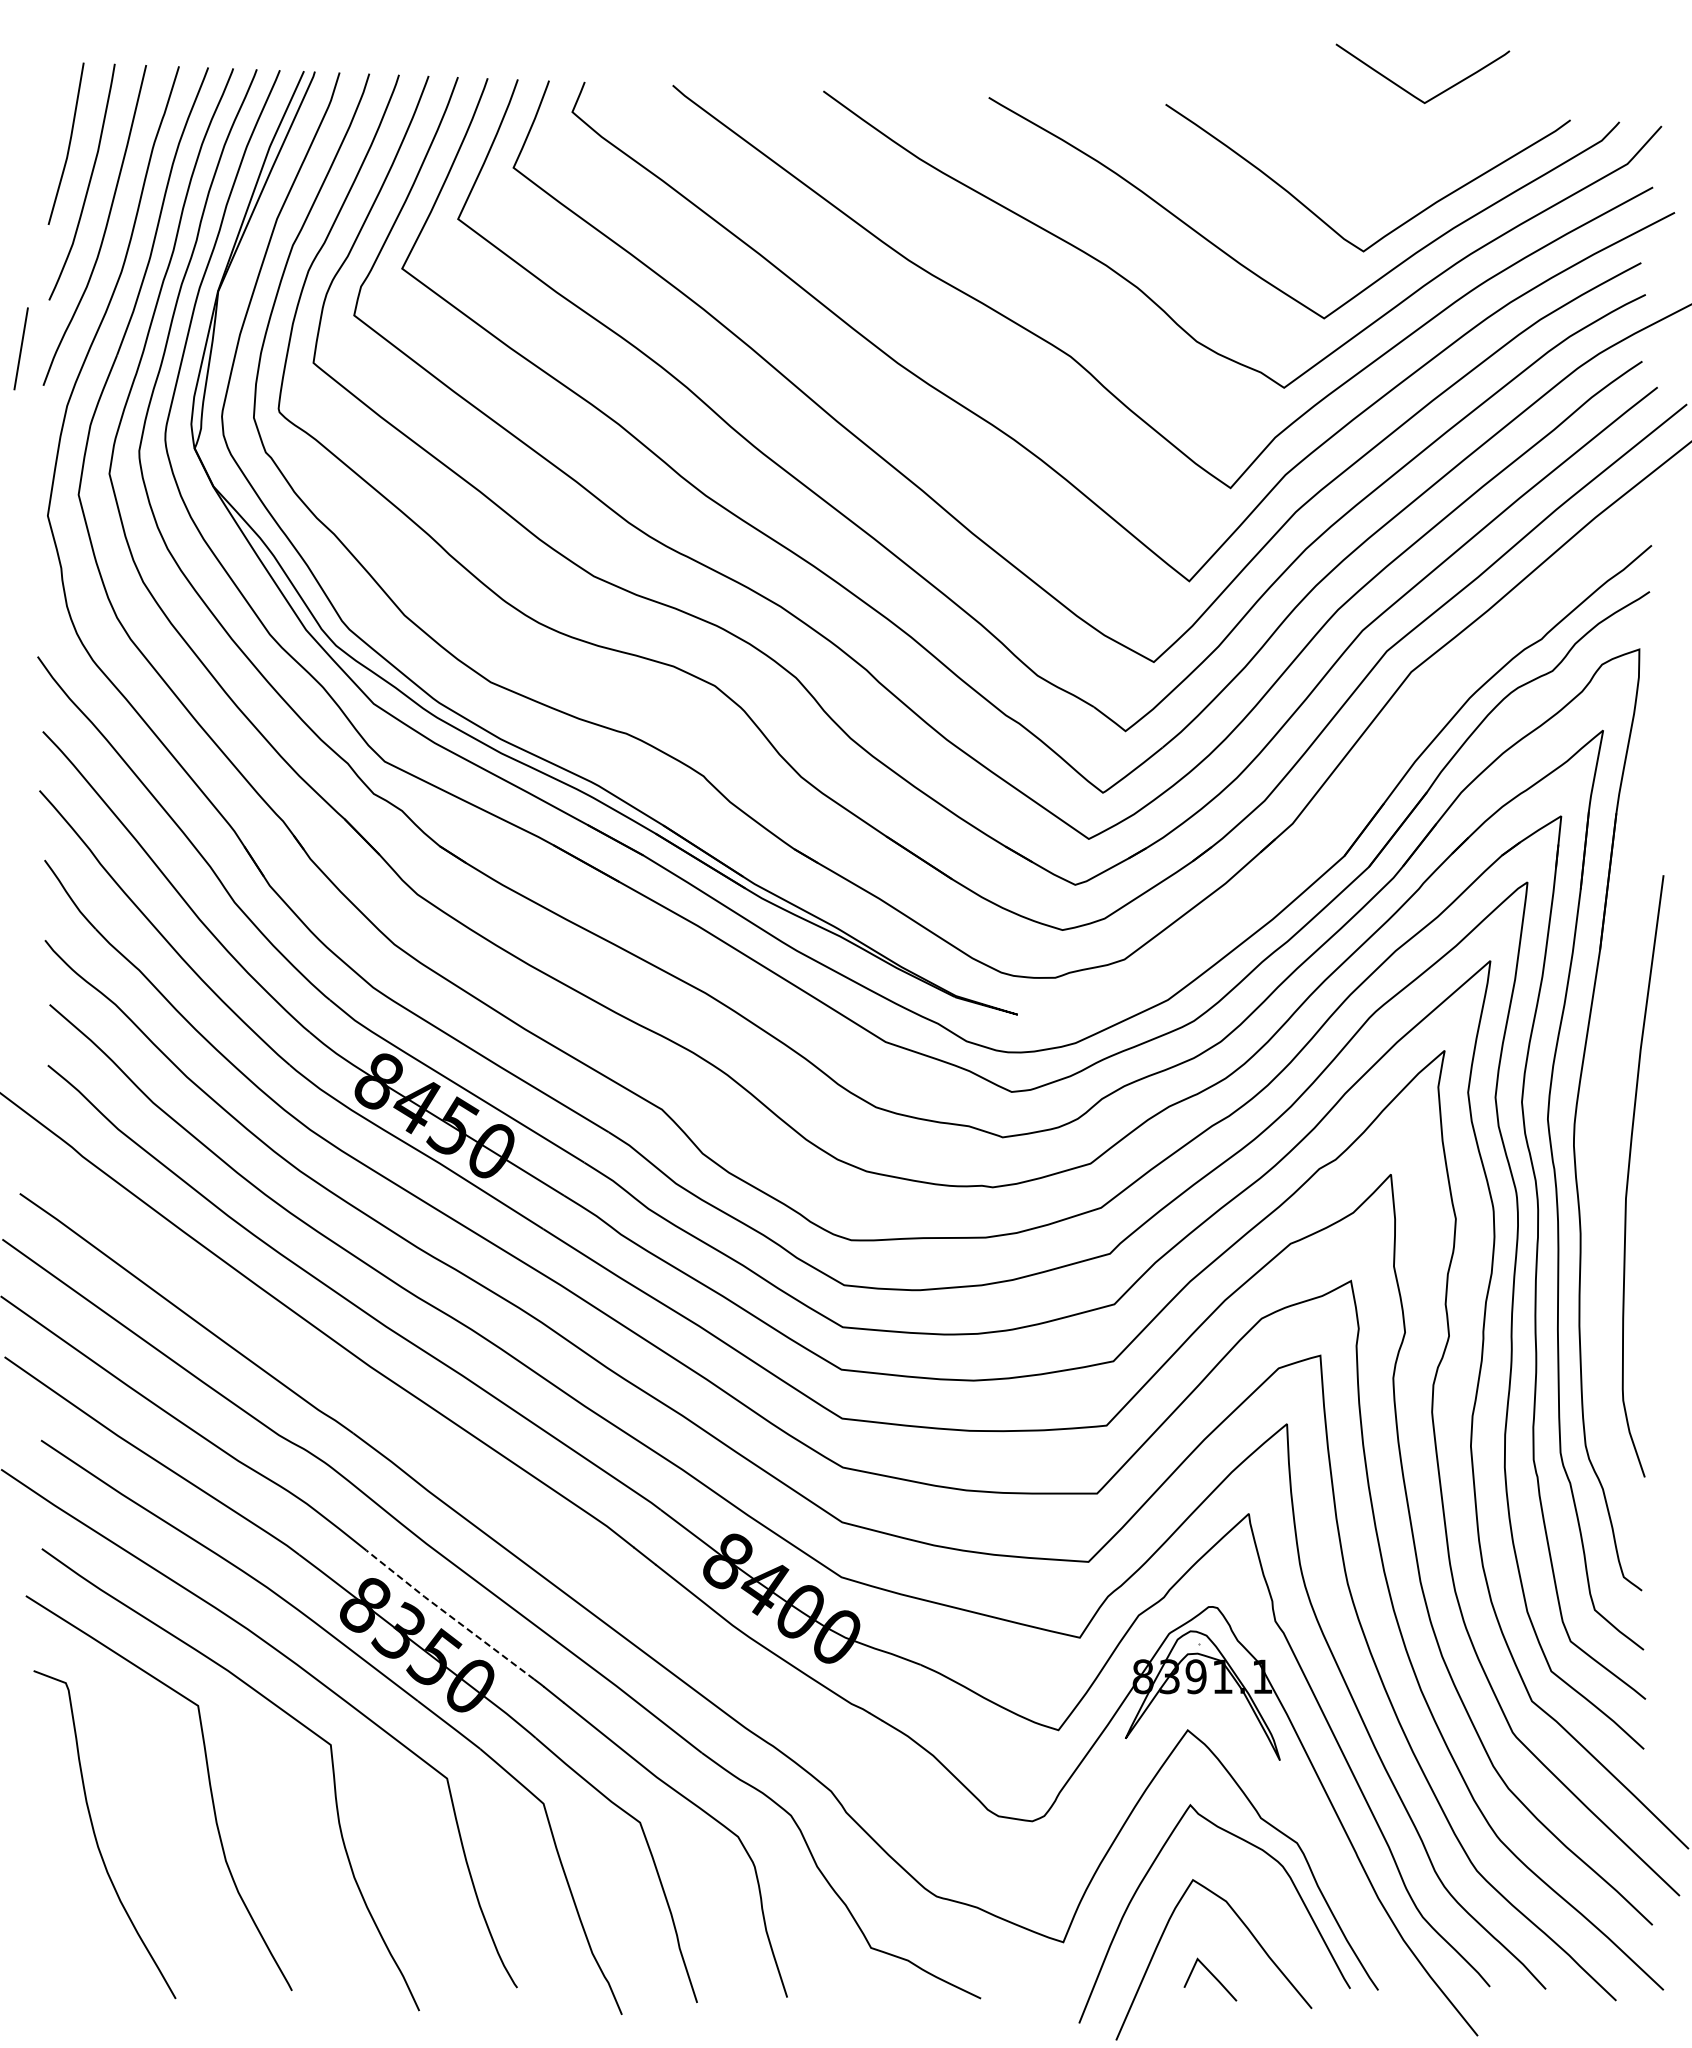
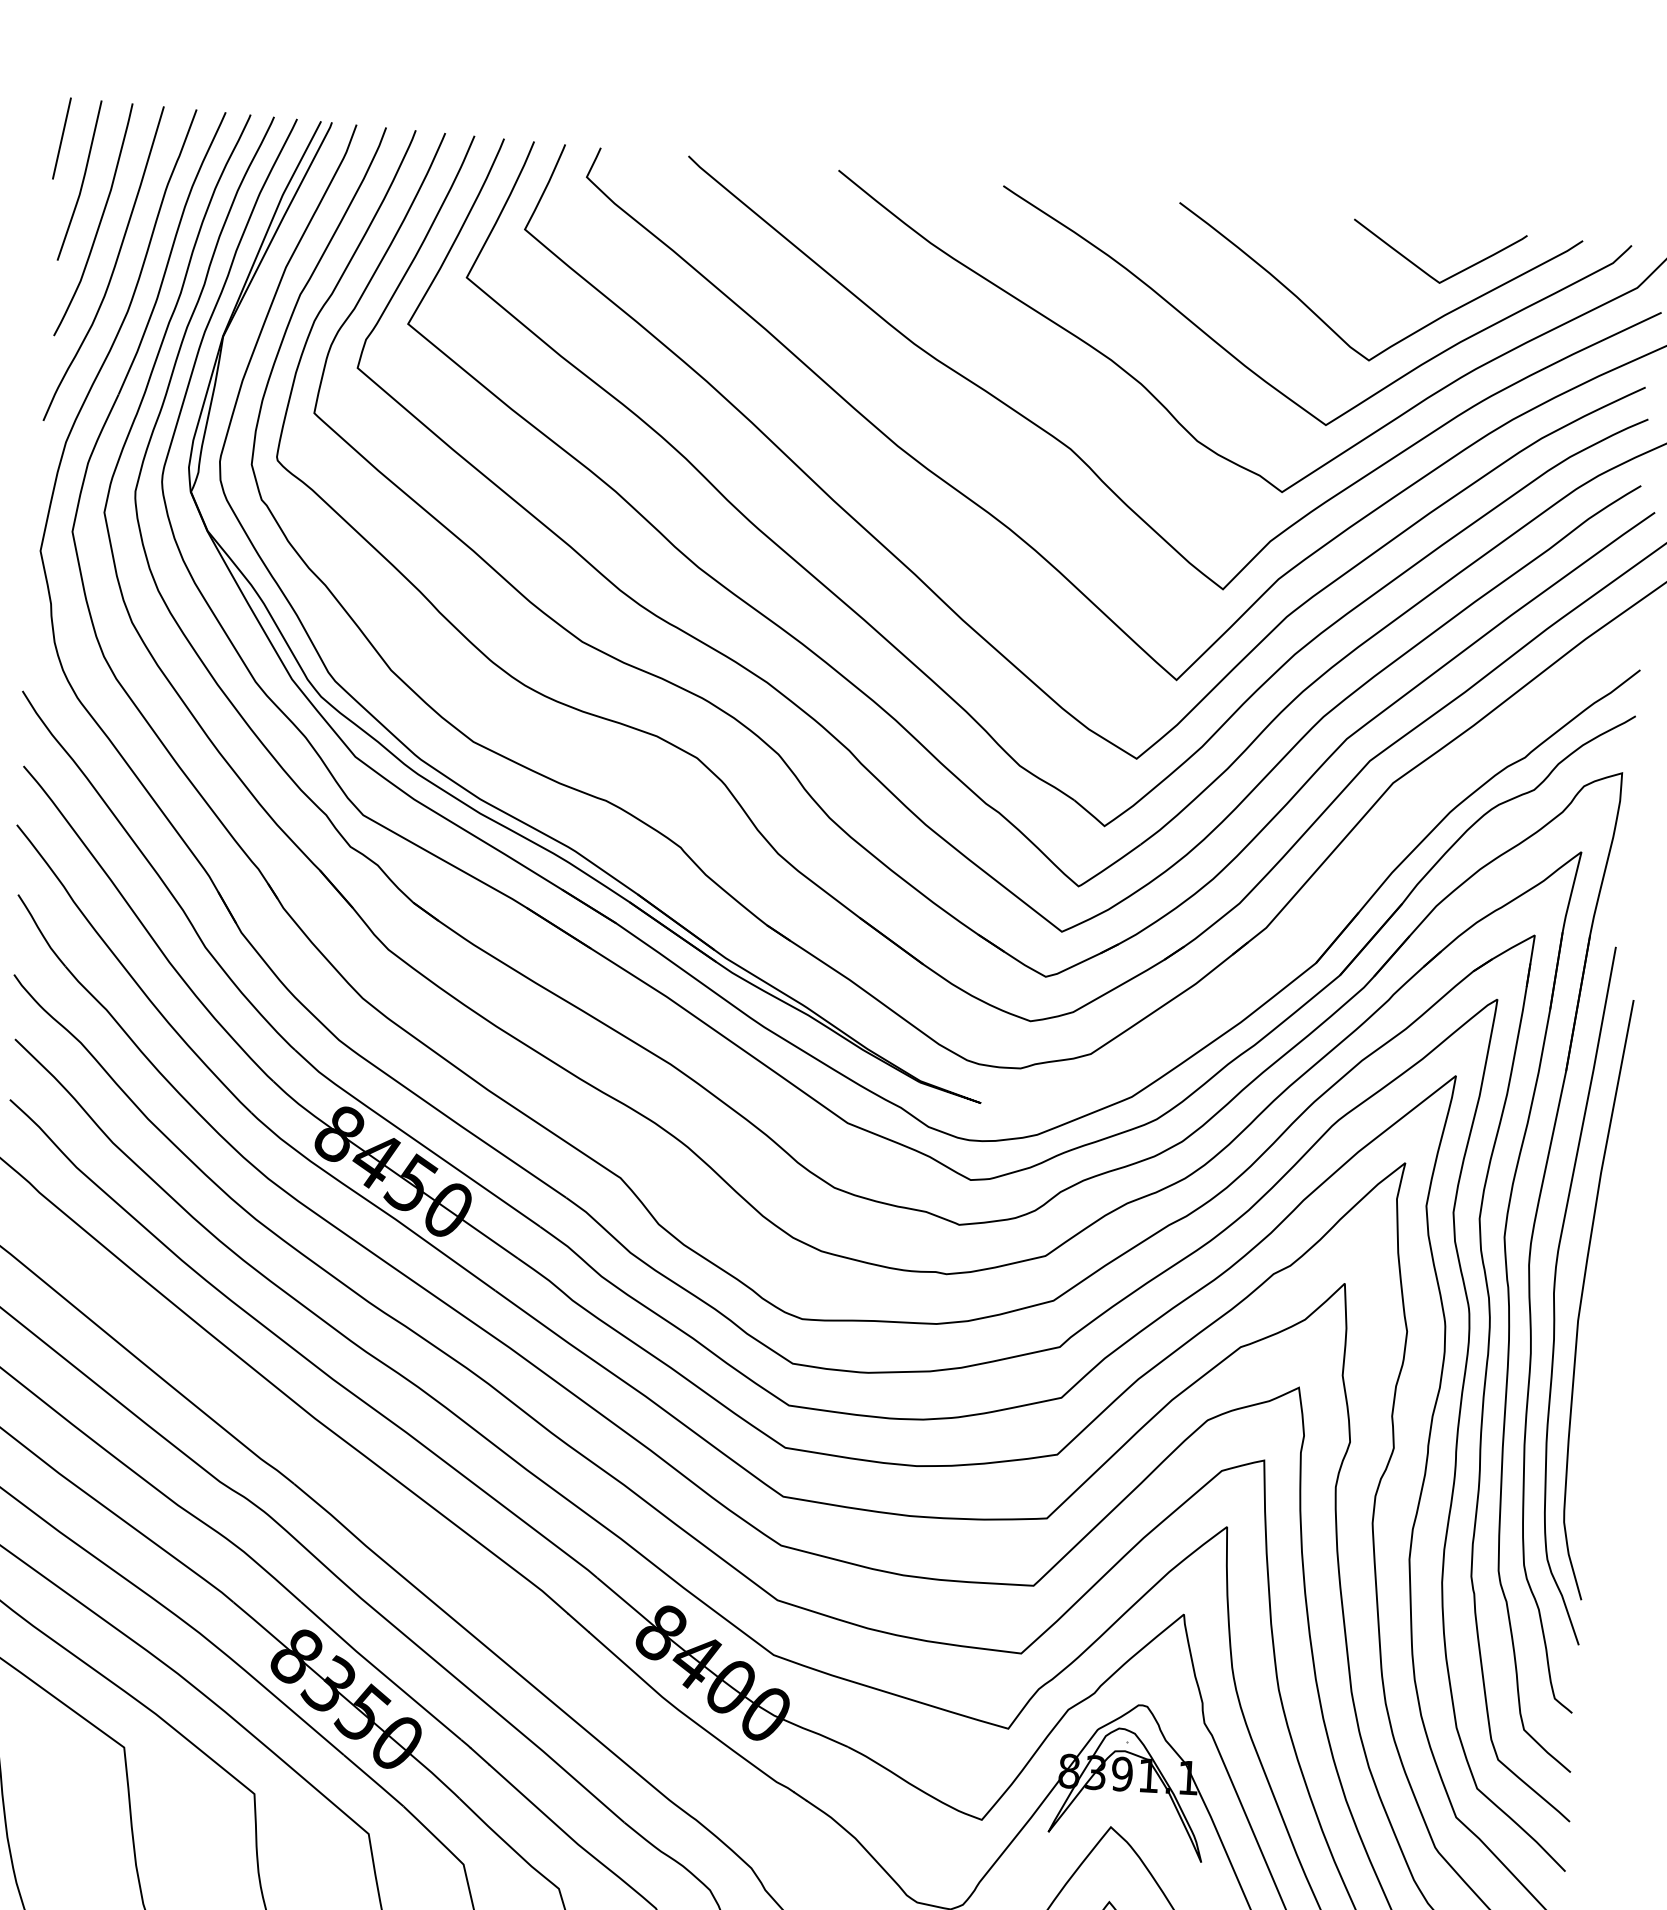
curve: (1410, 92) -> (1425, 271), moved
line: (20, 348) -> (61, 138), moved
curve: (1601, 1172) -> (1555, 1293), added
line: (449, 1615) -> (380, 1671), dashed -> solid

